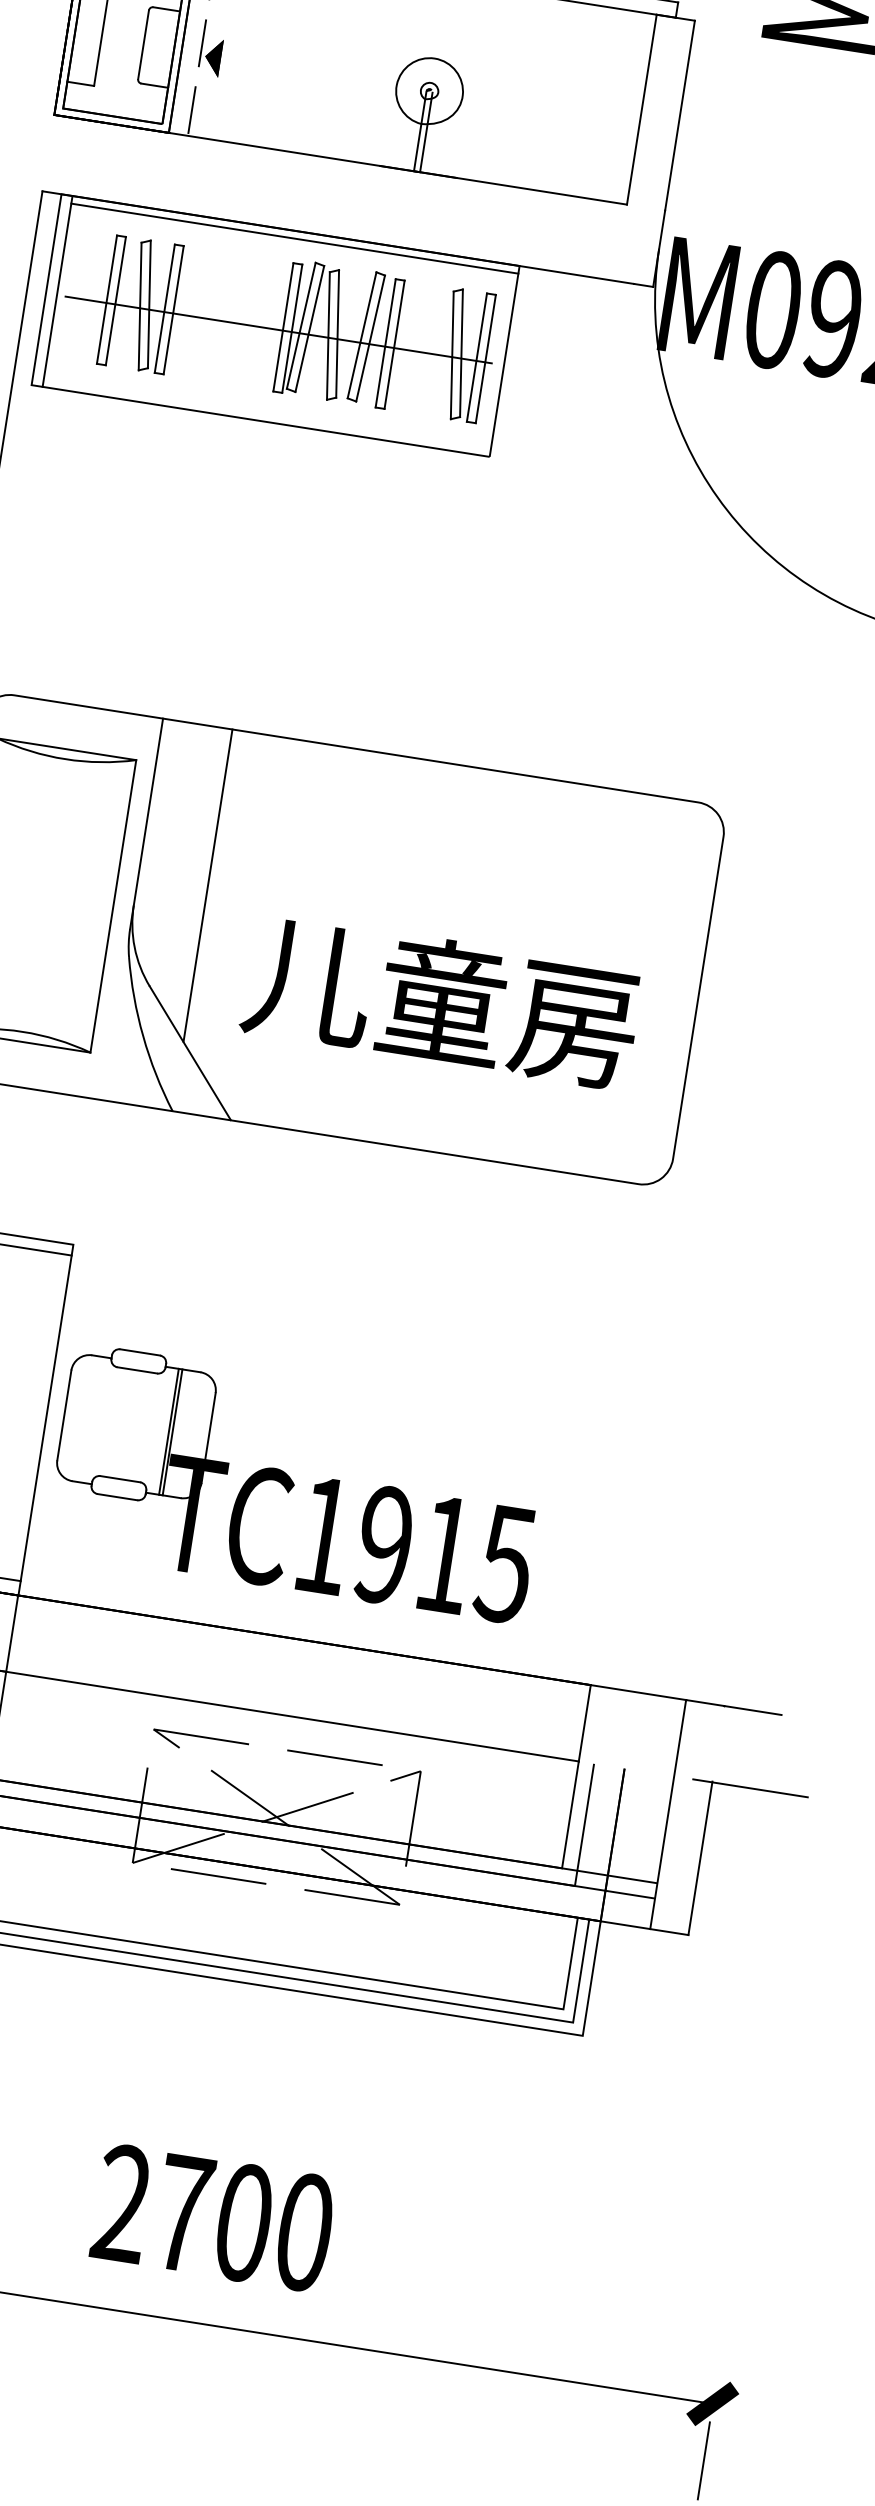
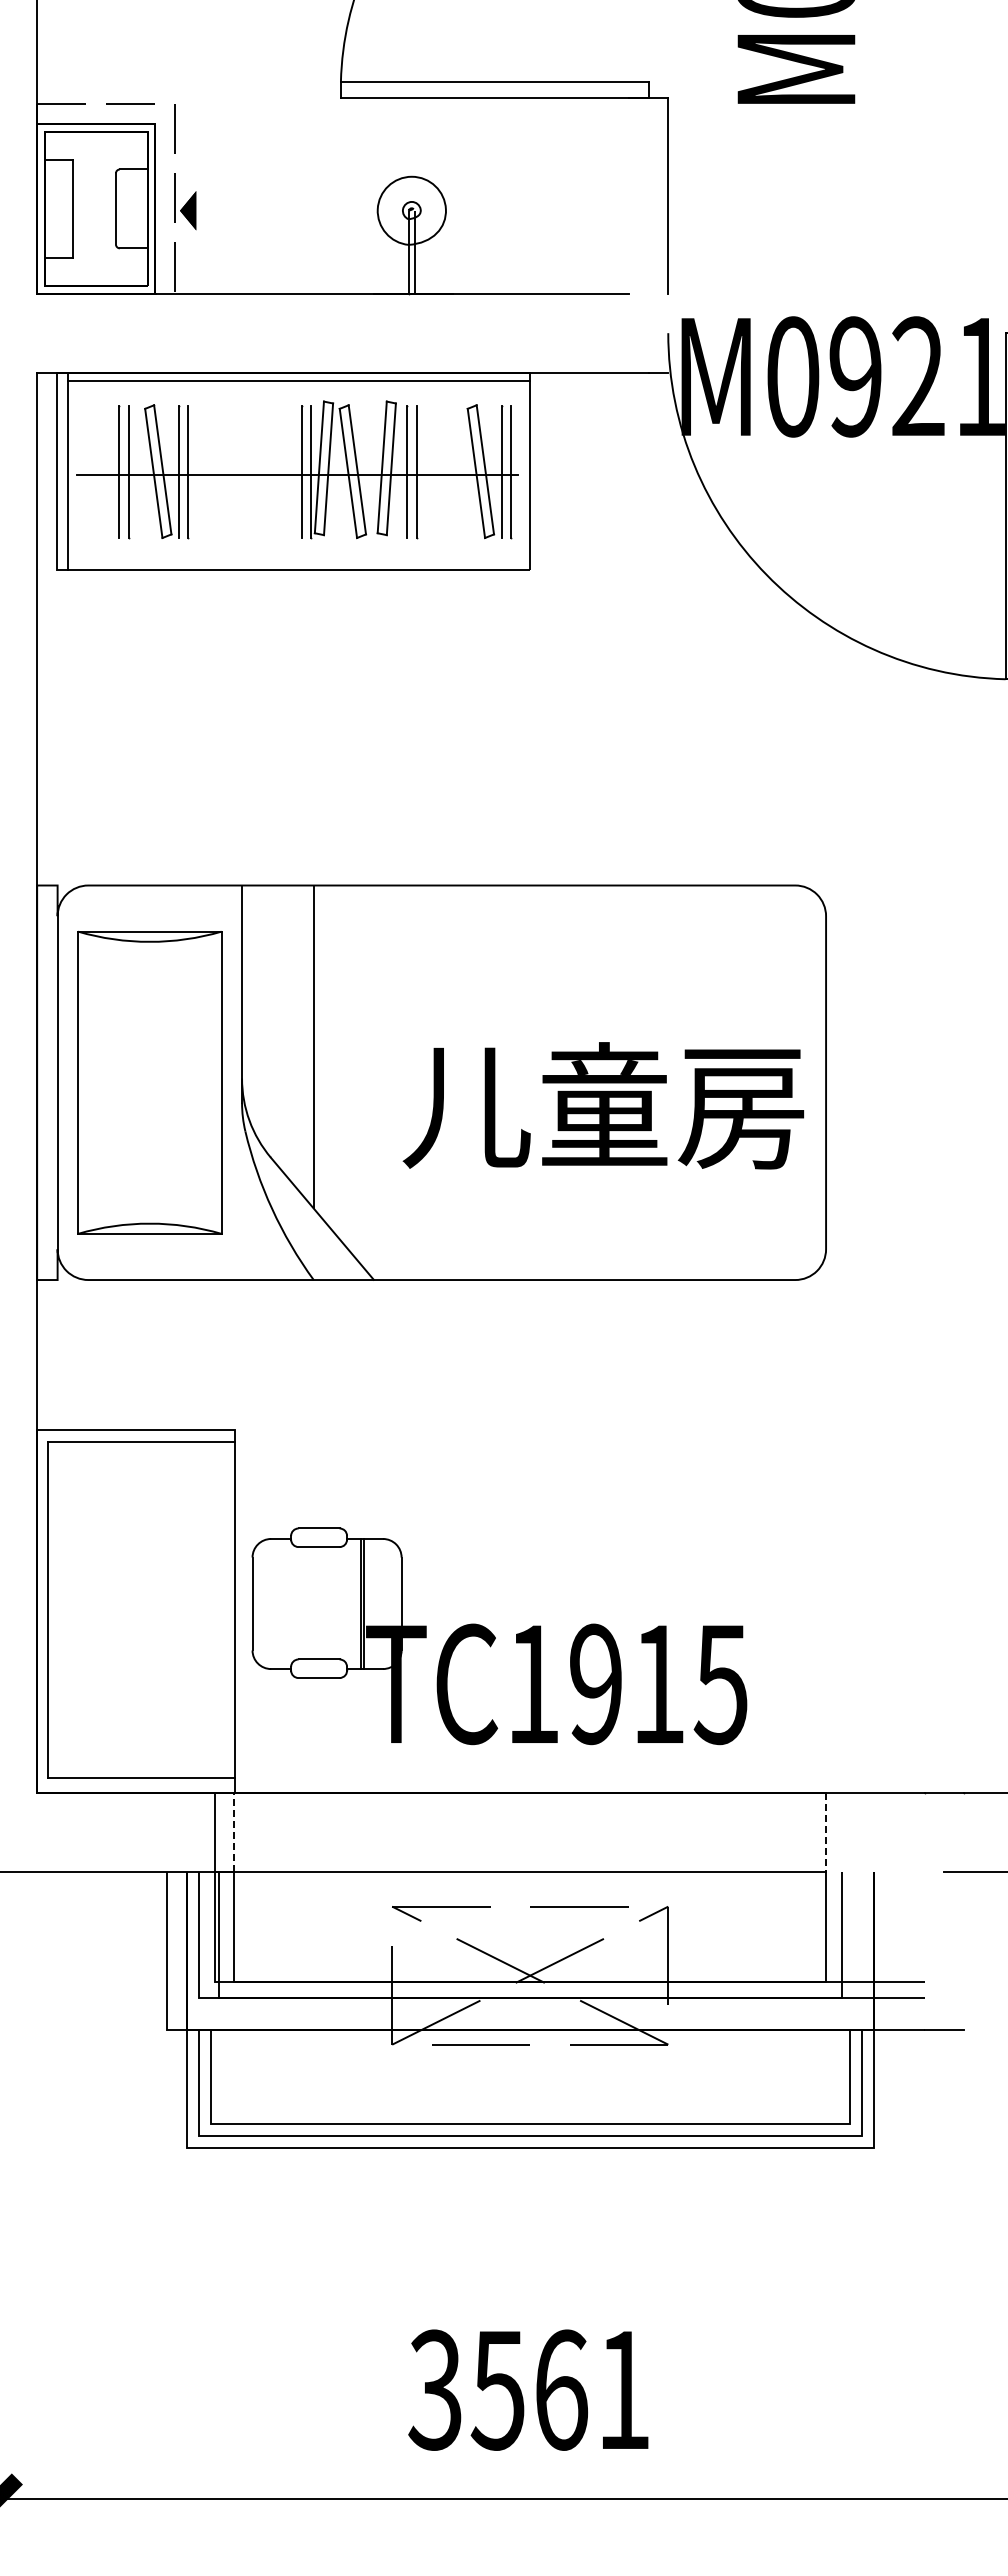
line: (641, 109) -> (628, 195), removed
line: (659, 248) -> (668, 332), removed
text: (441, 1001) -> (603, 1105), moved
line: (12, 1632) -> (234, 1831), solid -> dashed
line: (585, 1723) -> (826, 1832), solid -> dashed
line: (668, 1813) -> (924, 1910), removed
line: (700, 1858) -> (964, 1950), removed
text: (213, 2217) -> (529, 2389), 2700 -> 3561

